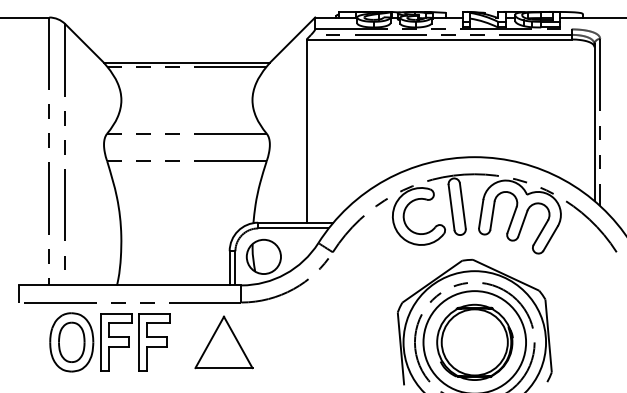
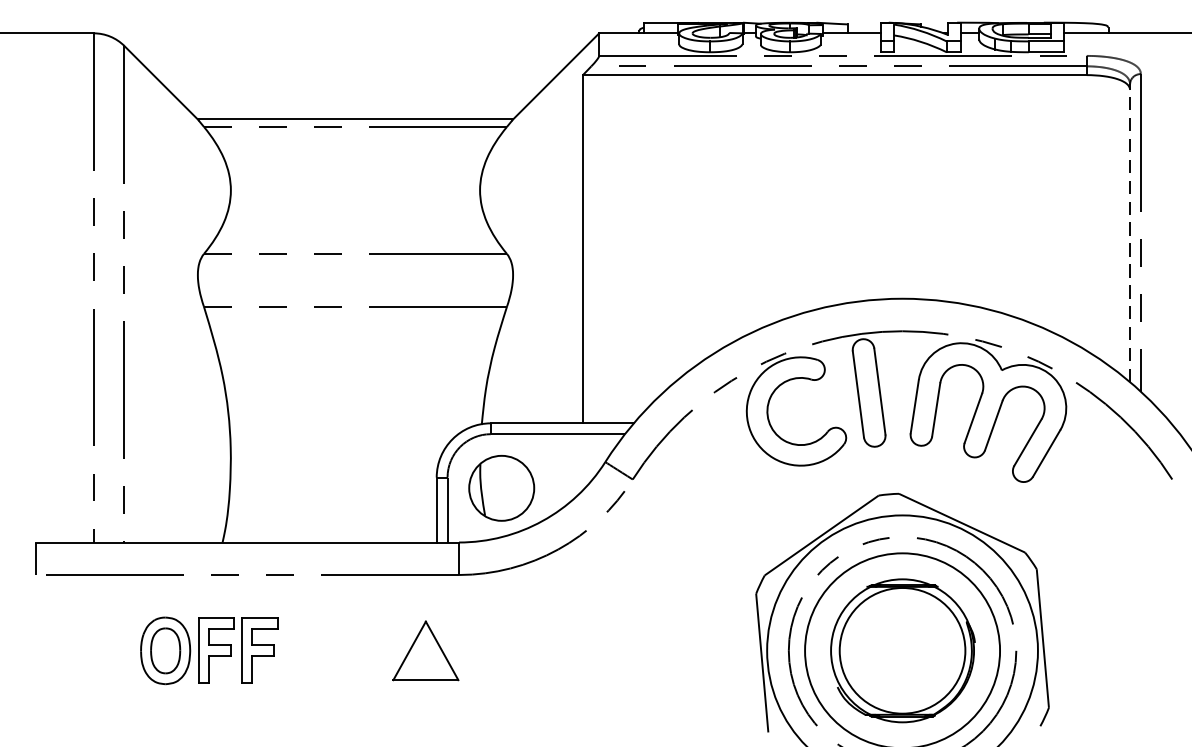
line: (594, 122) -> (1130, 232), solid -> dashed
part: (109, 342) -> (208, 650), size x0.6
part: (223, 342) -> (424, 650), size x0.6

